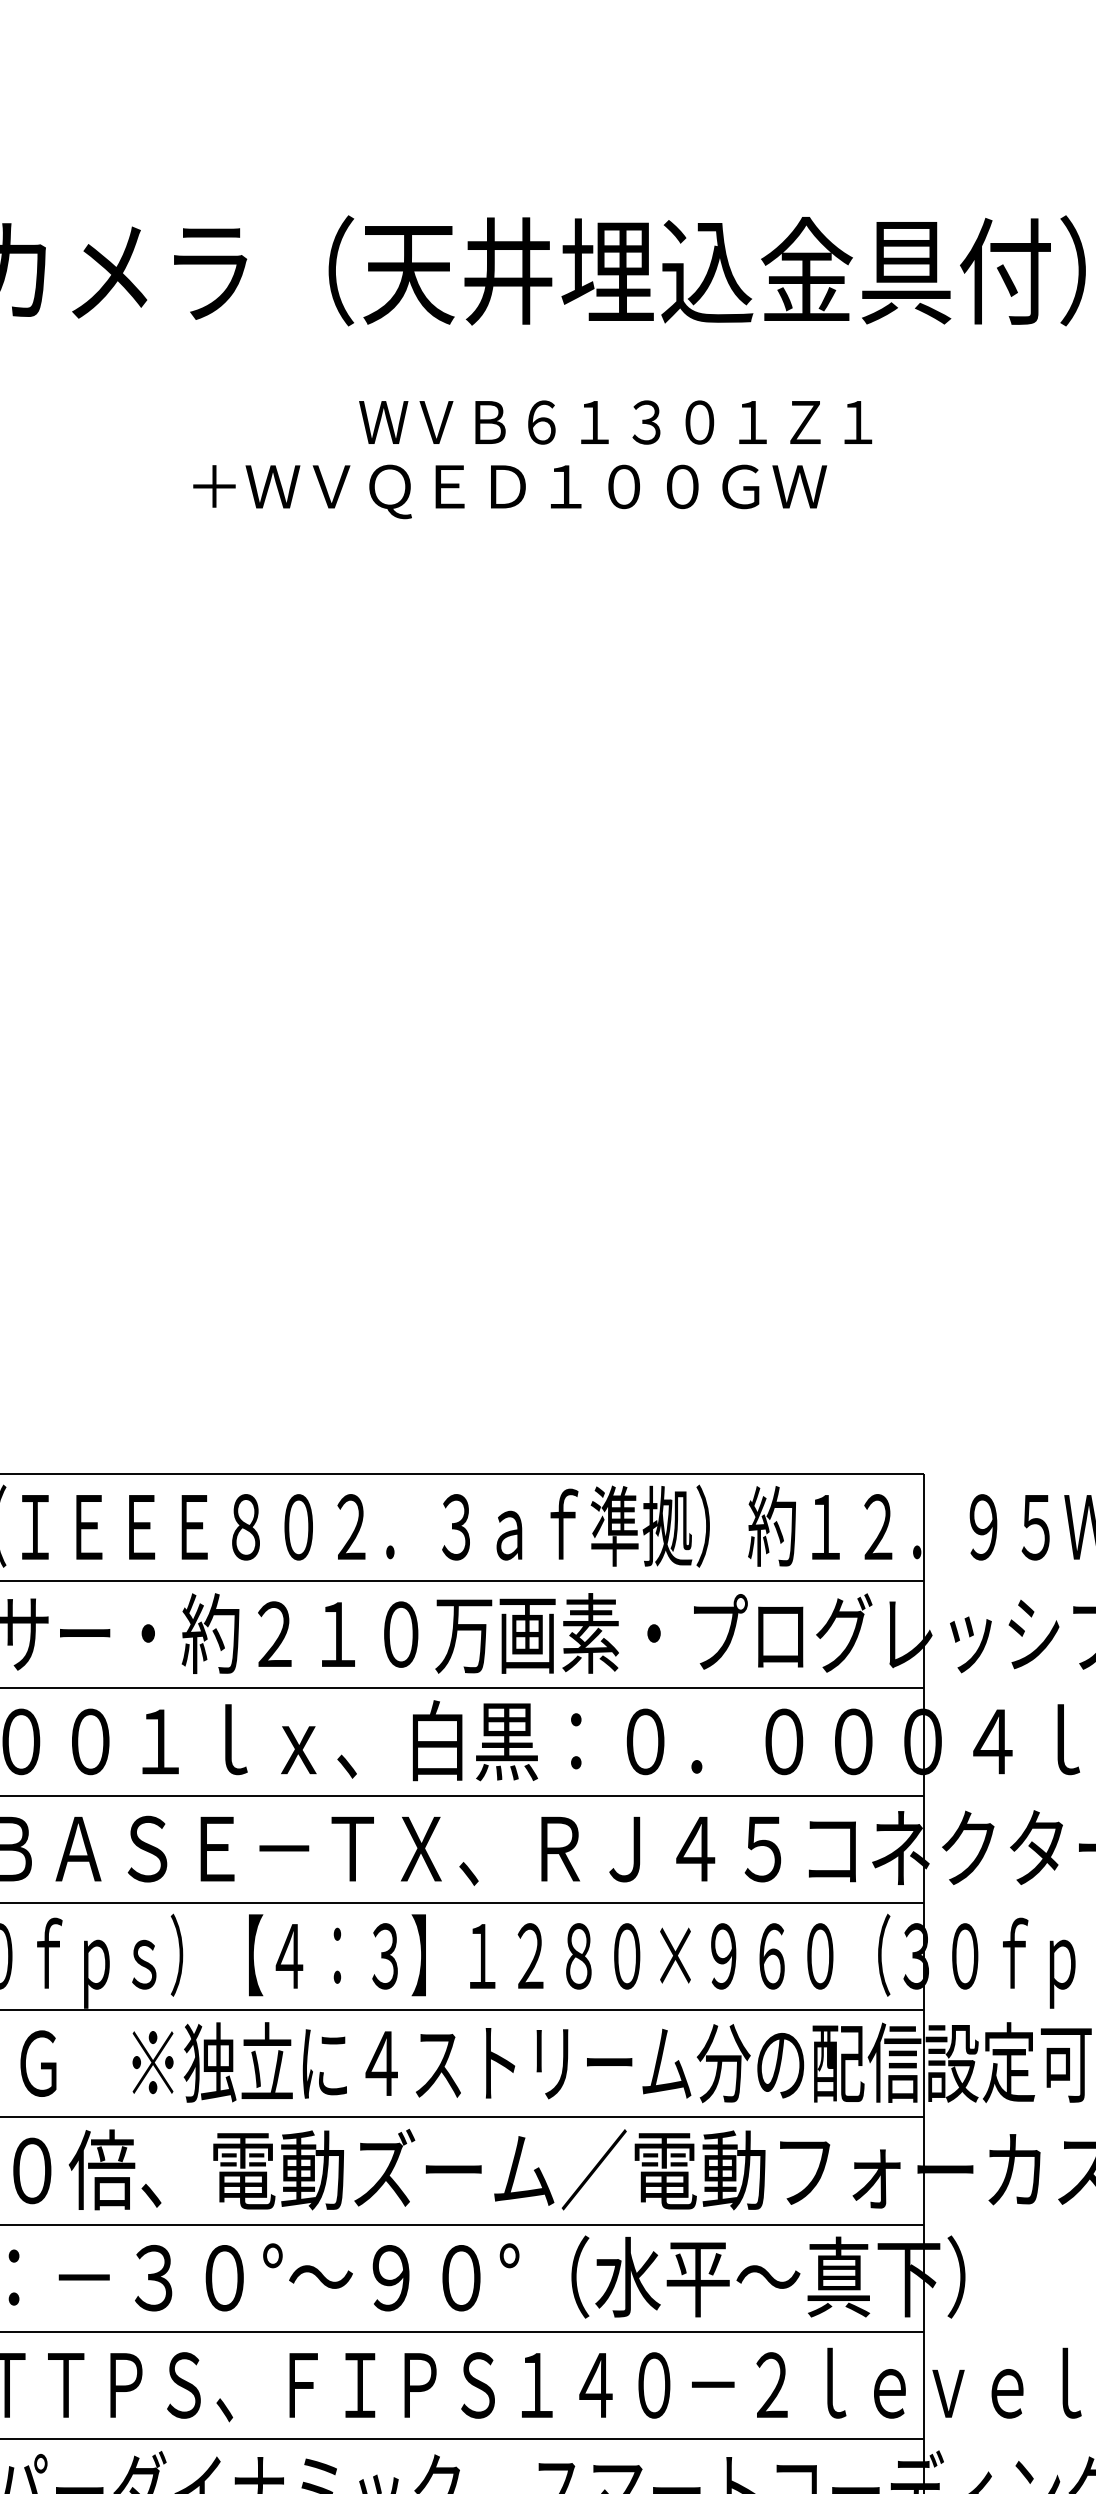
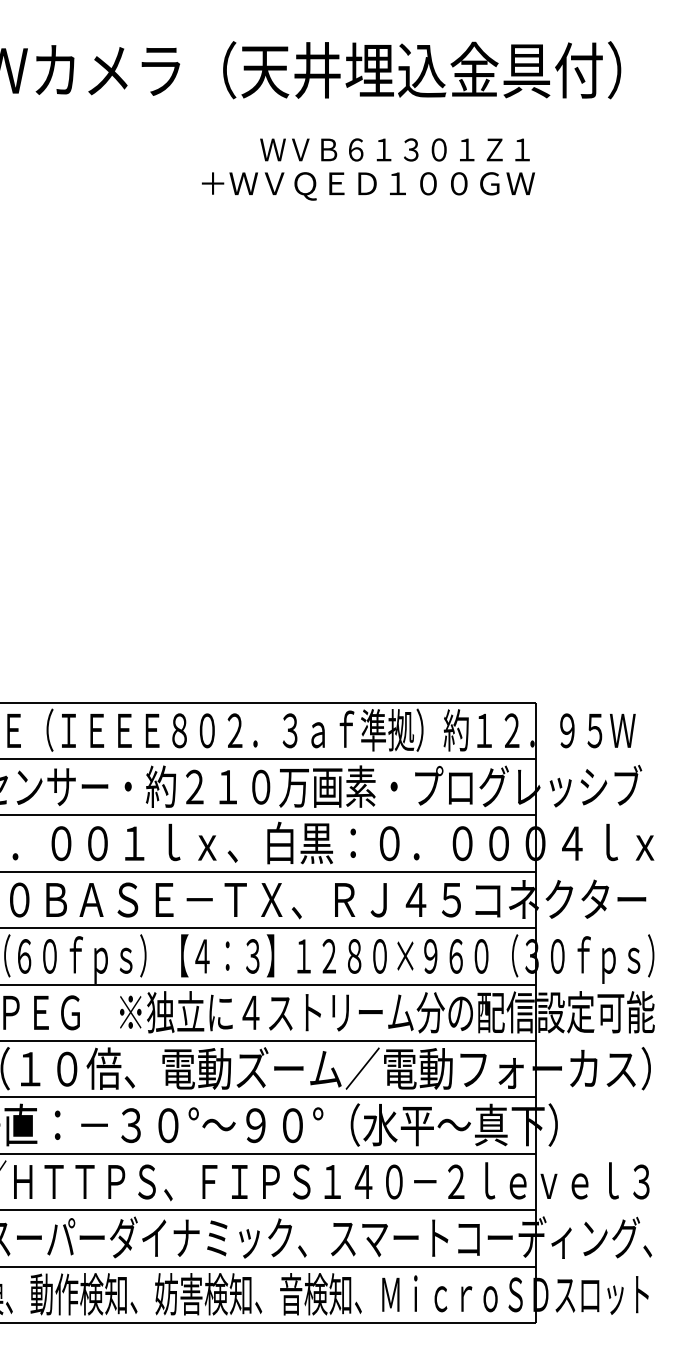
text: (614, 421) -> (394, 149), moved
text: (508, 492) -> (367, 186), moved

